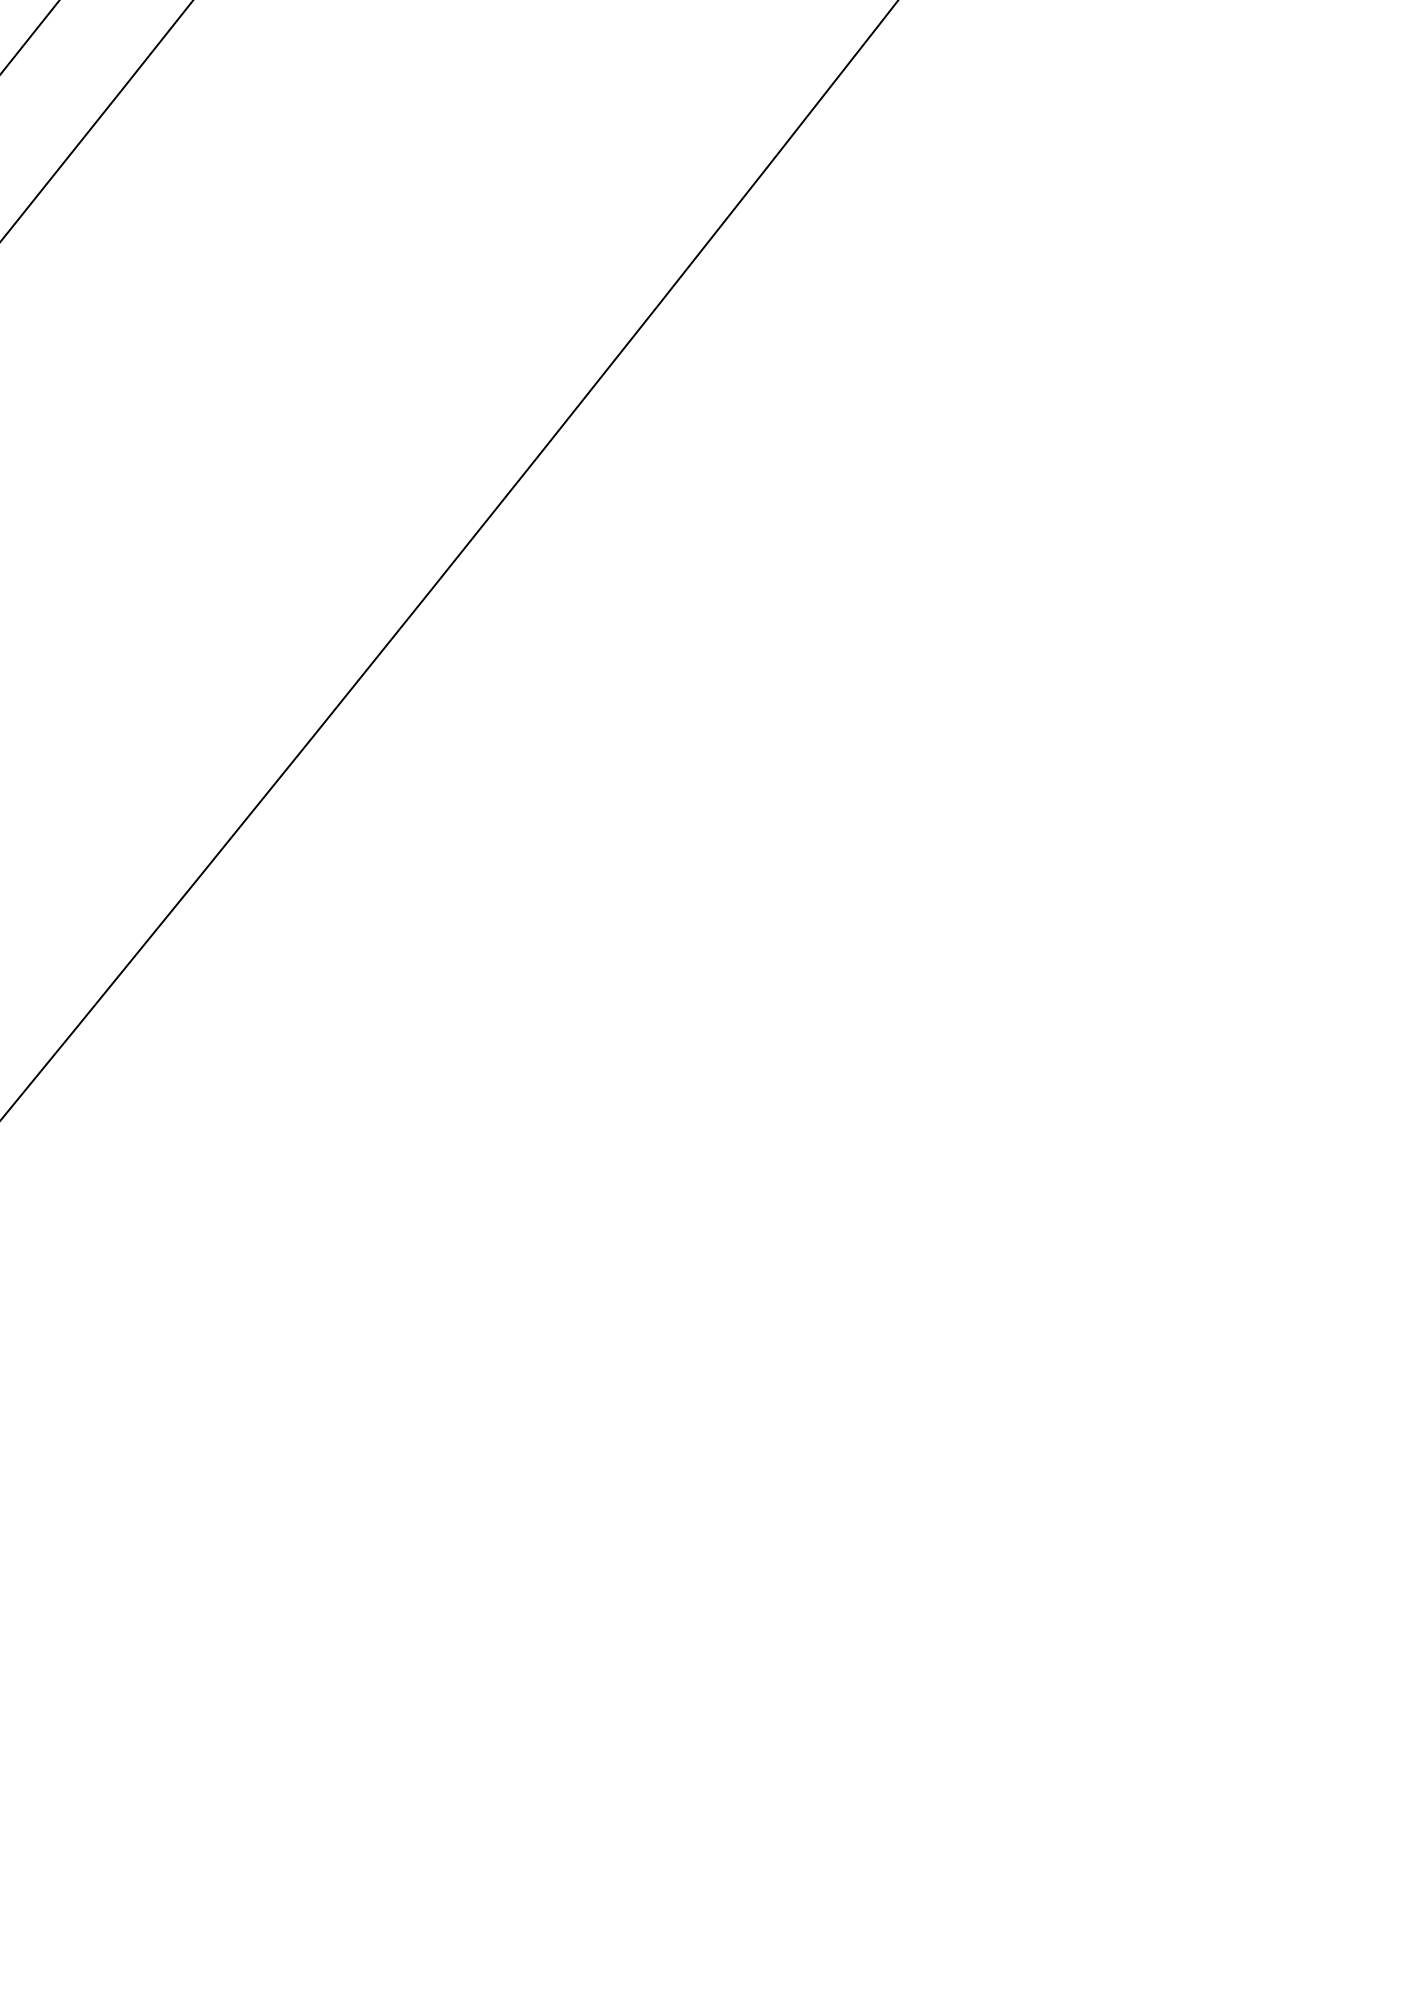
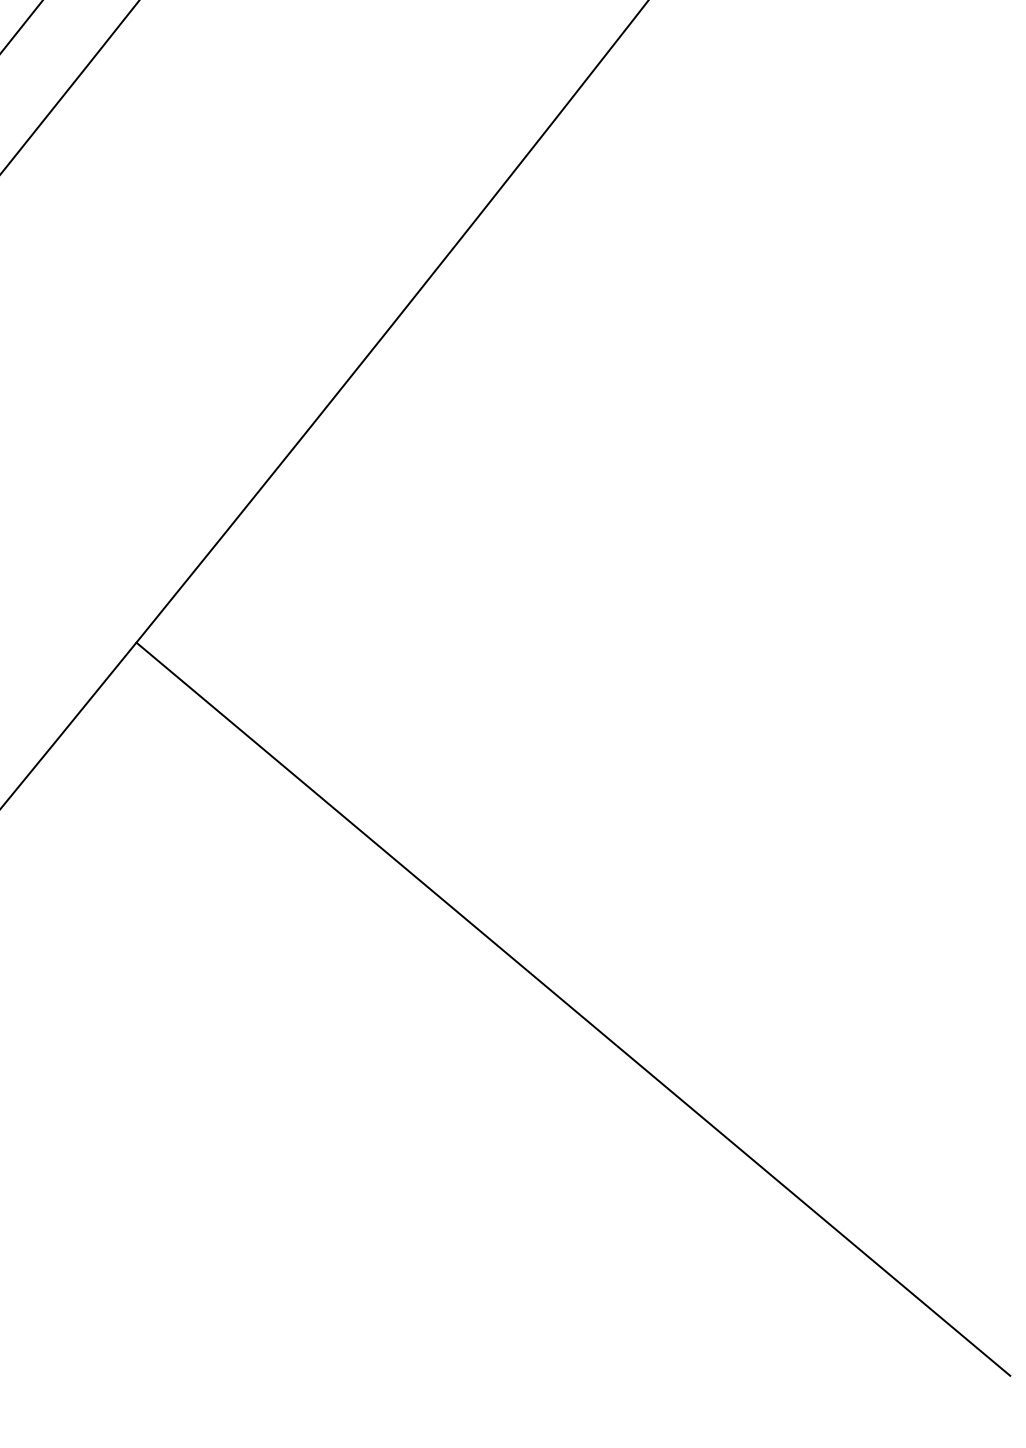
line: (794, 1397) -> (573, 1009), added

